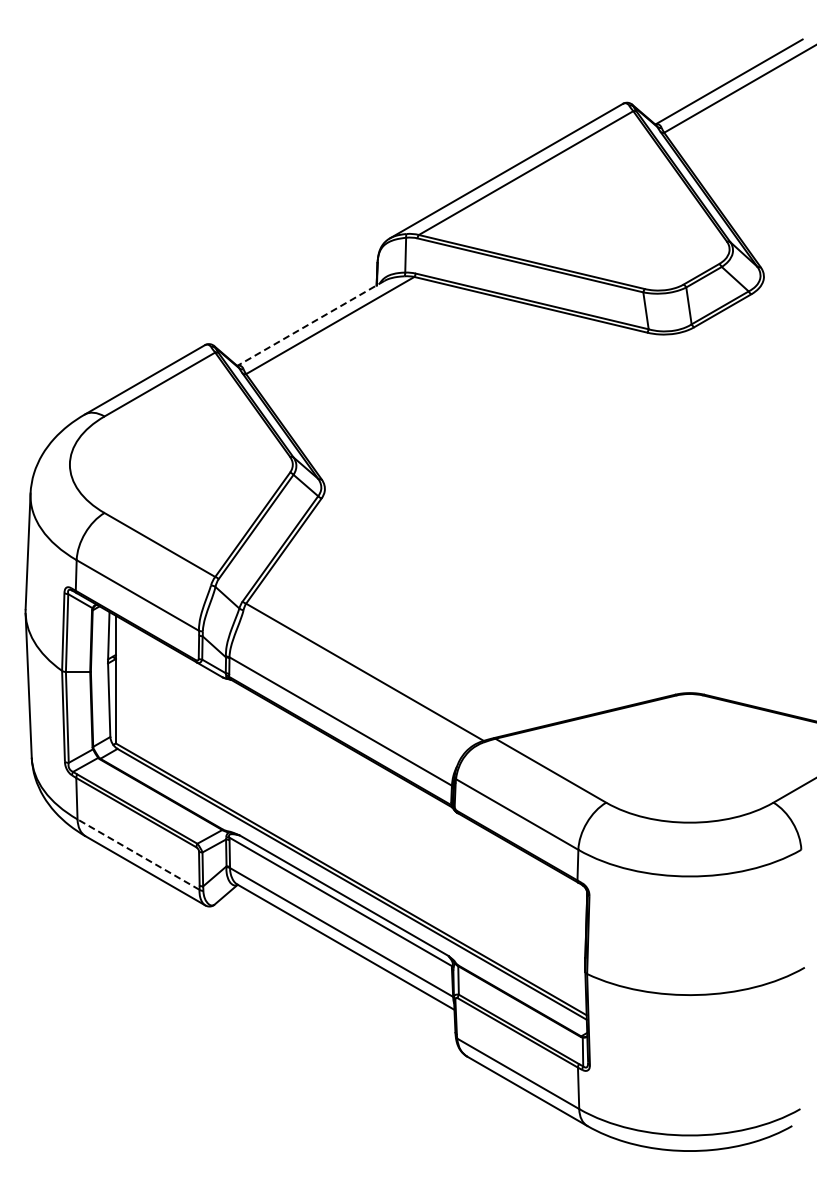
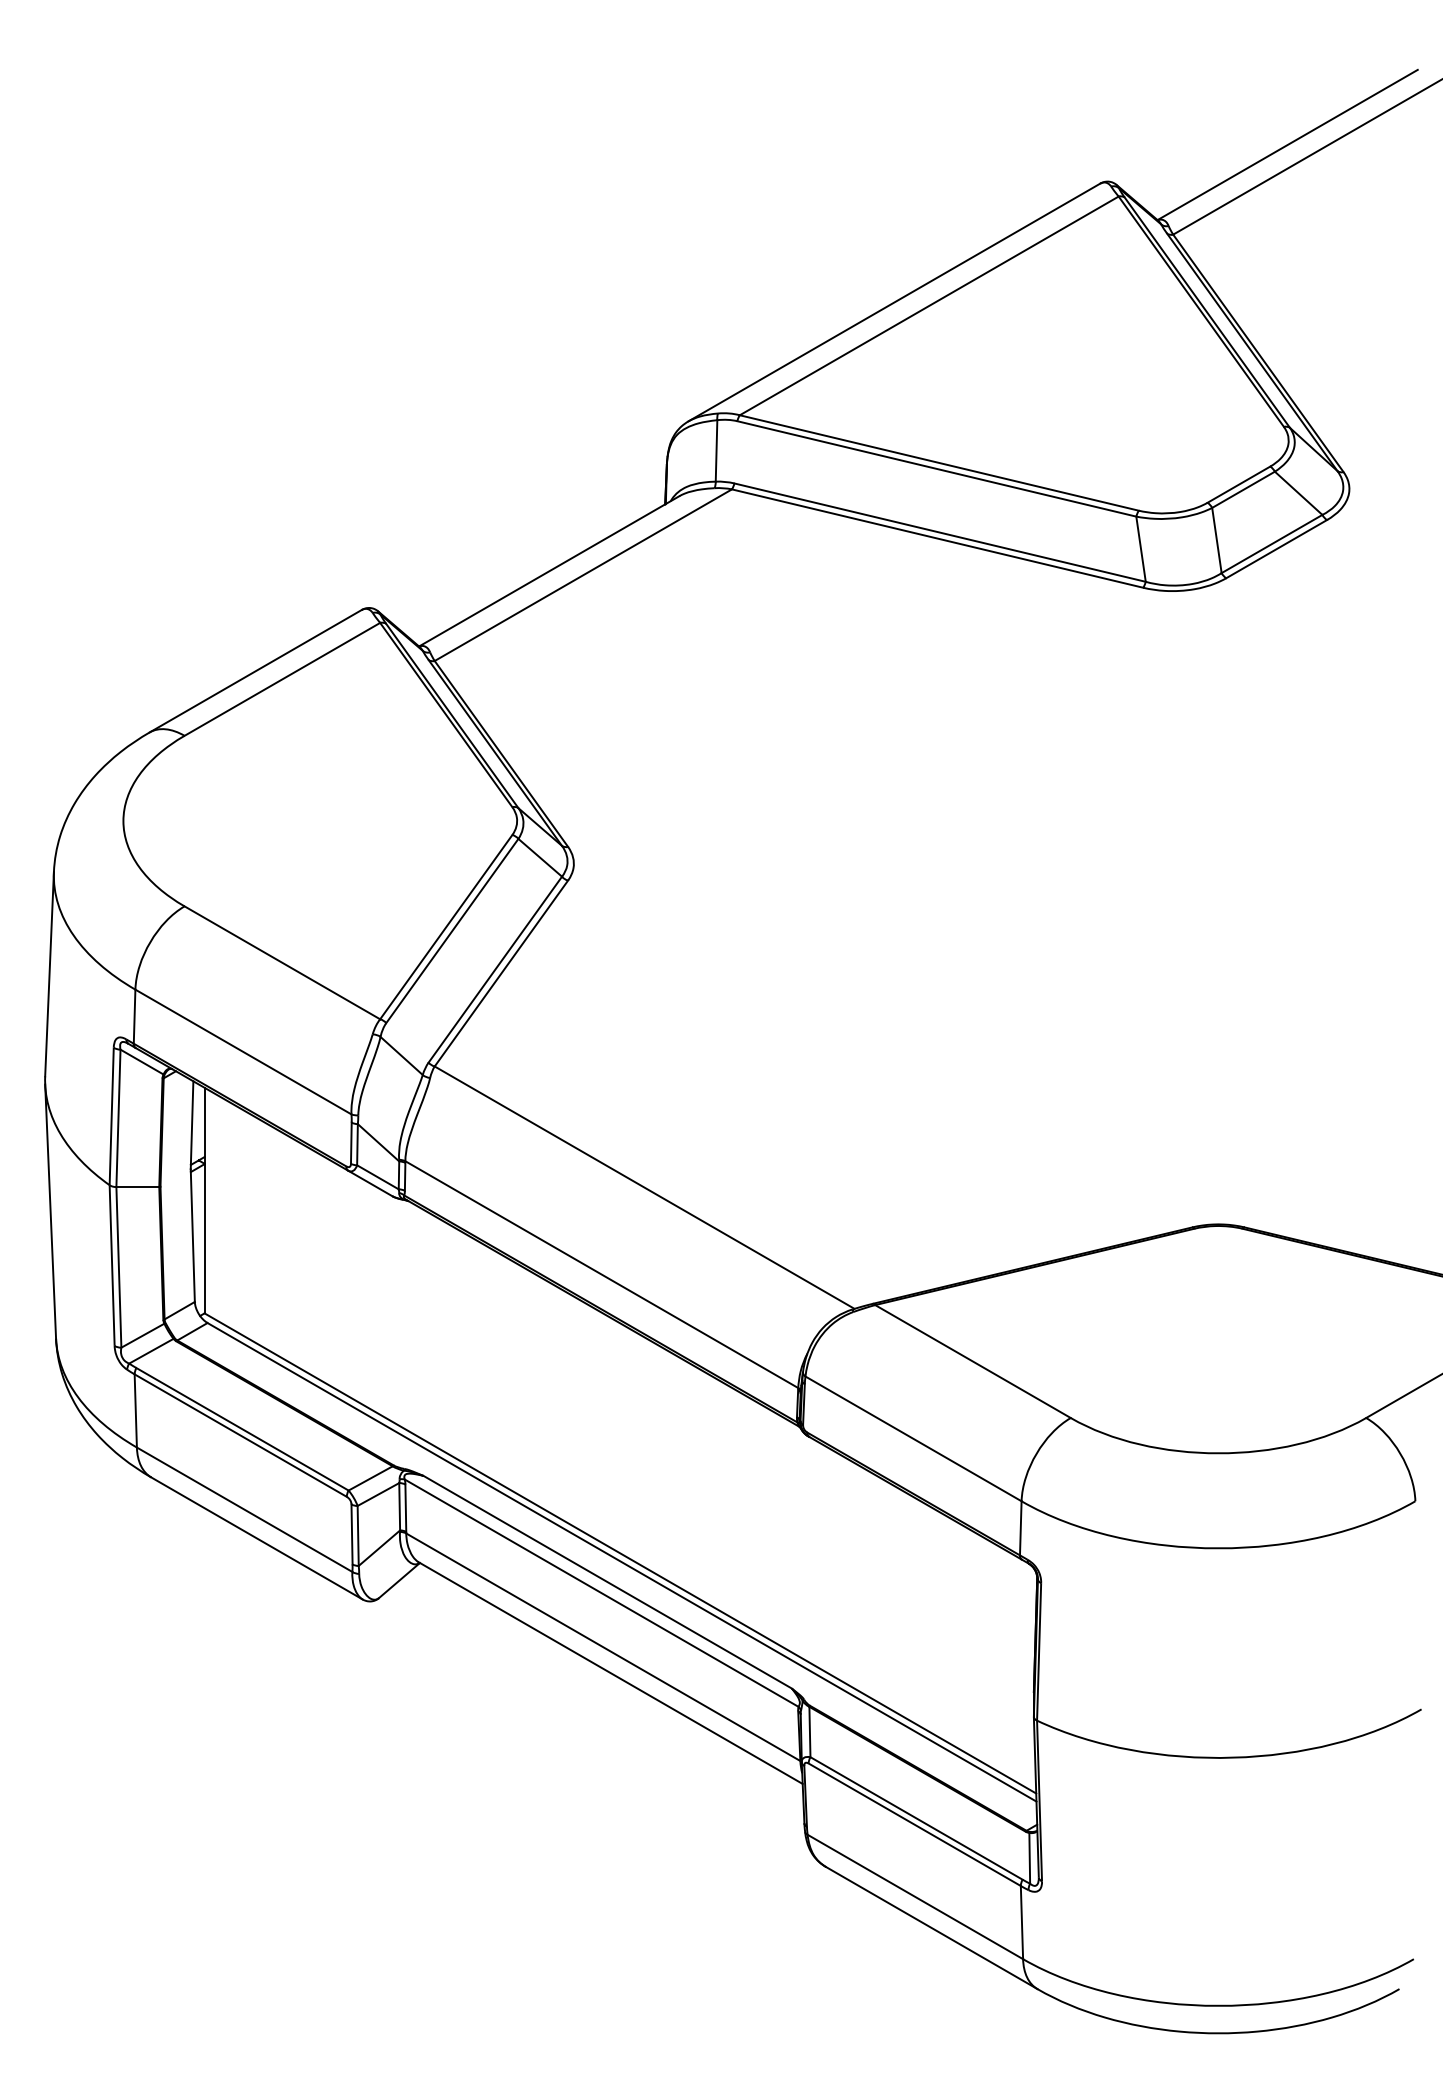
line: (310, 323) -> (548, 571), dashed -> solid
line: (138, 854) -> (244, 1509), dashed -> solid

